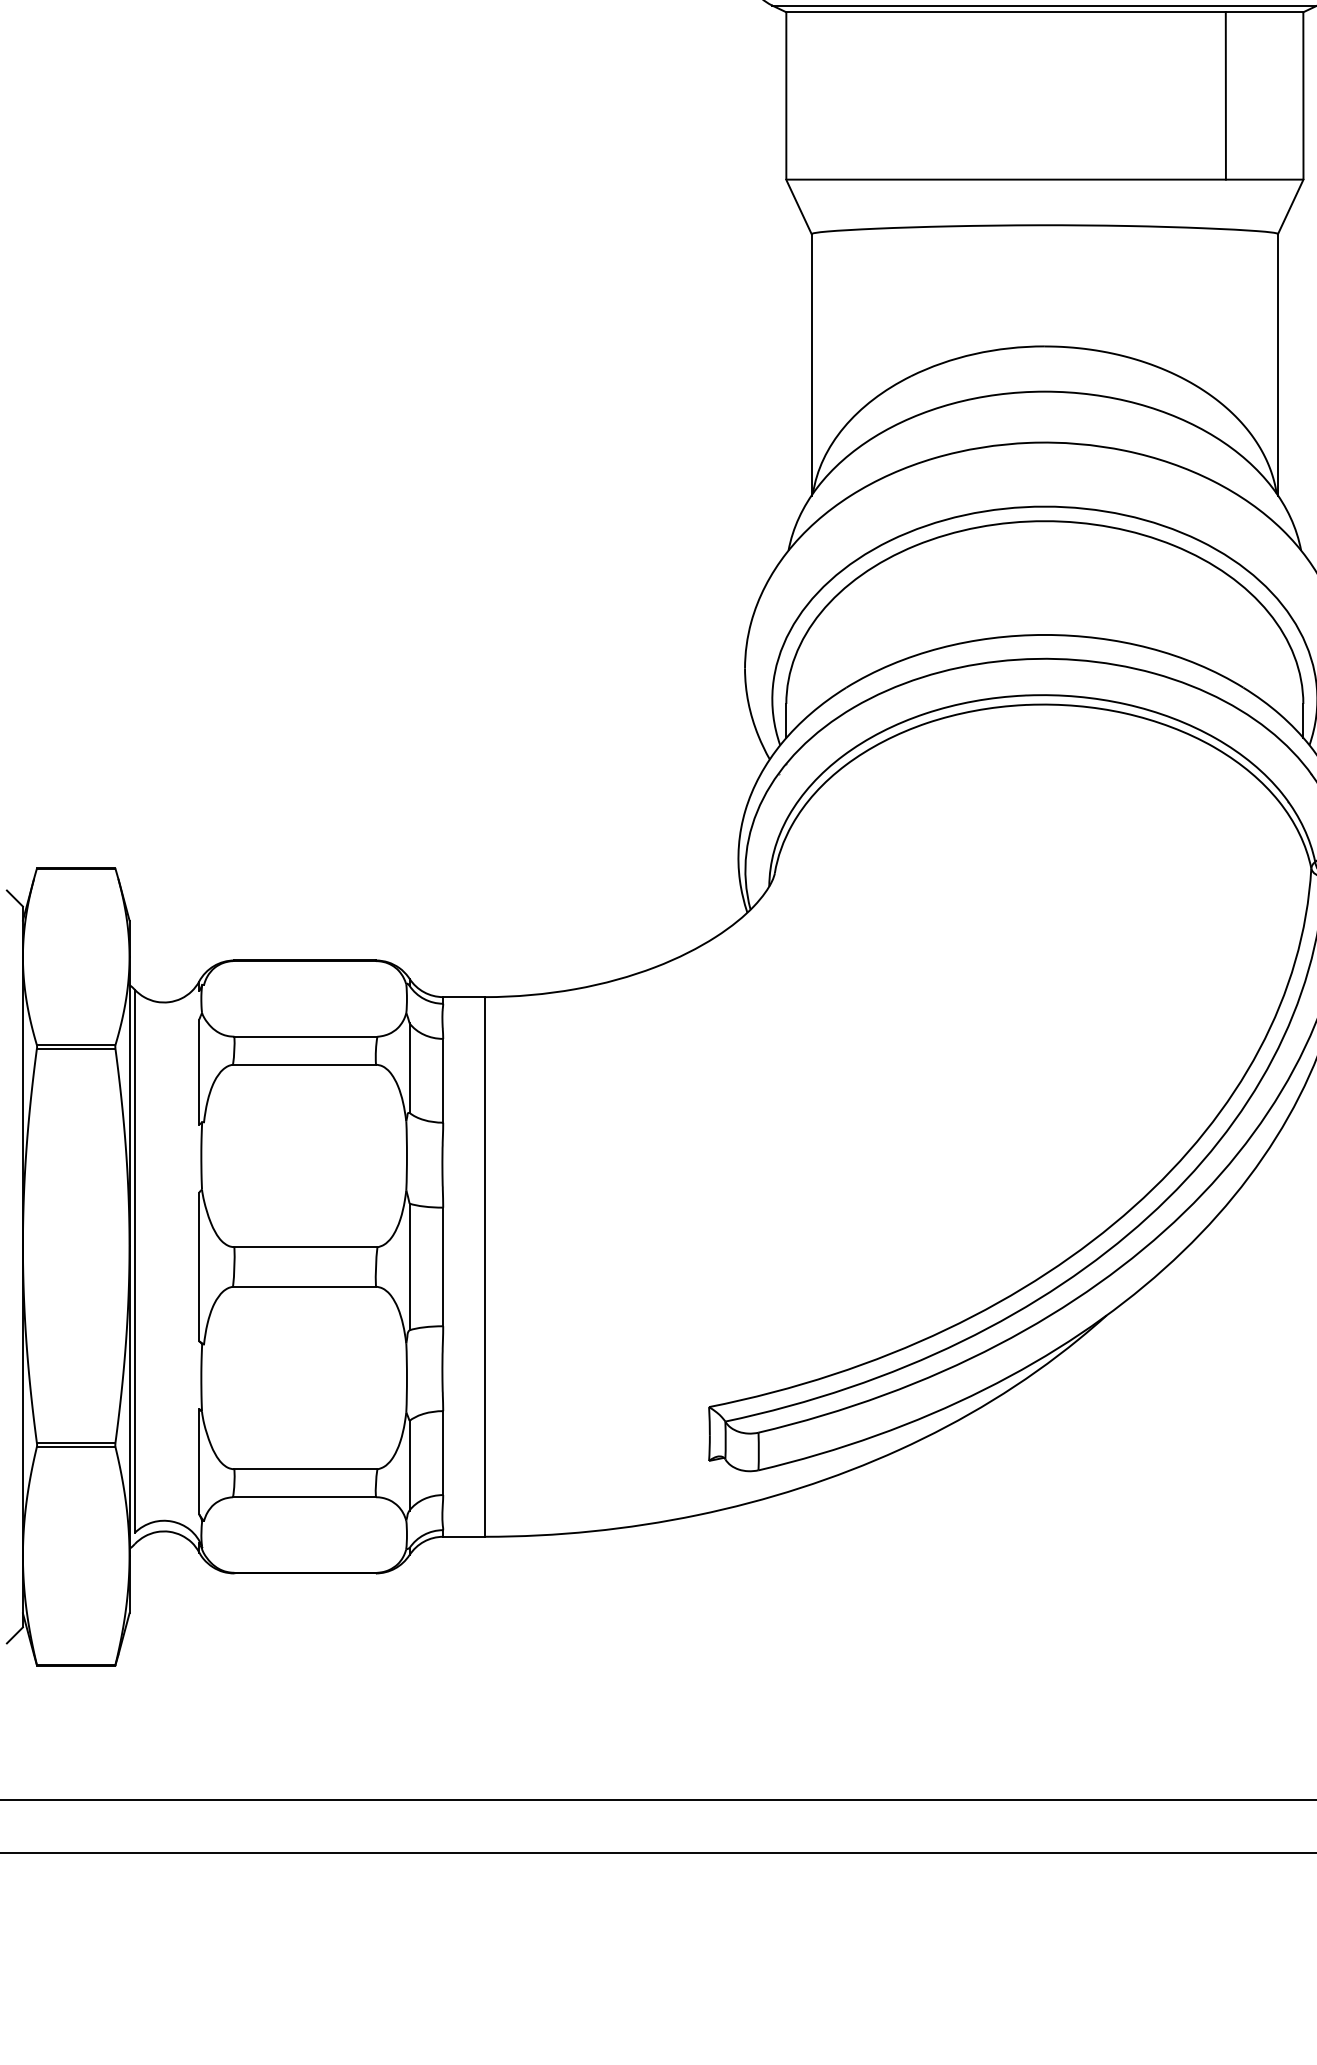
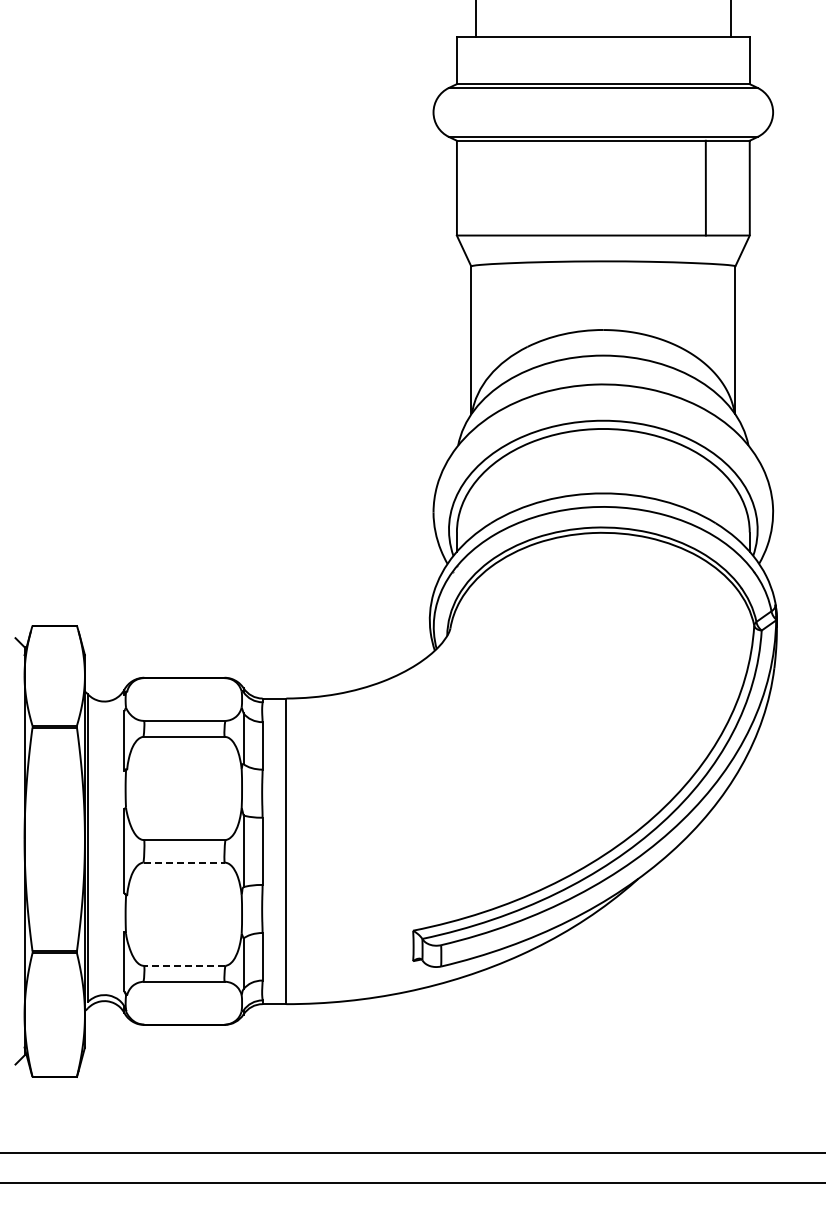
line: (305, 1286) -> (184, 862), solid -> dashed
line: (305, 1468) -> (184, 965), solid -> dashed

